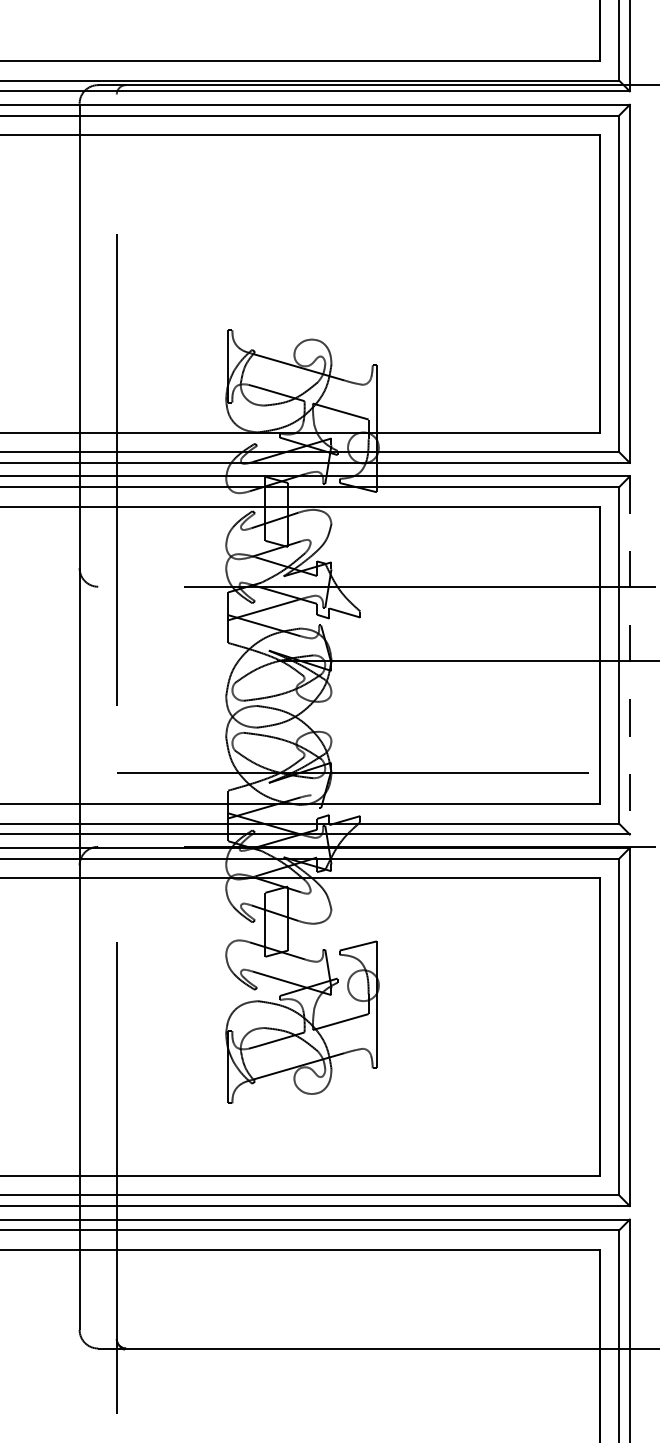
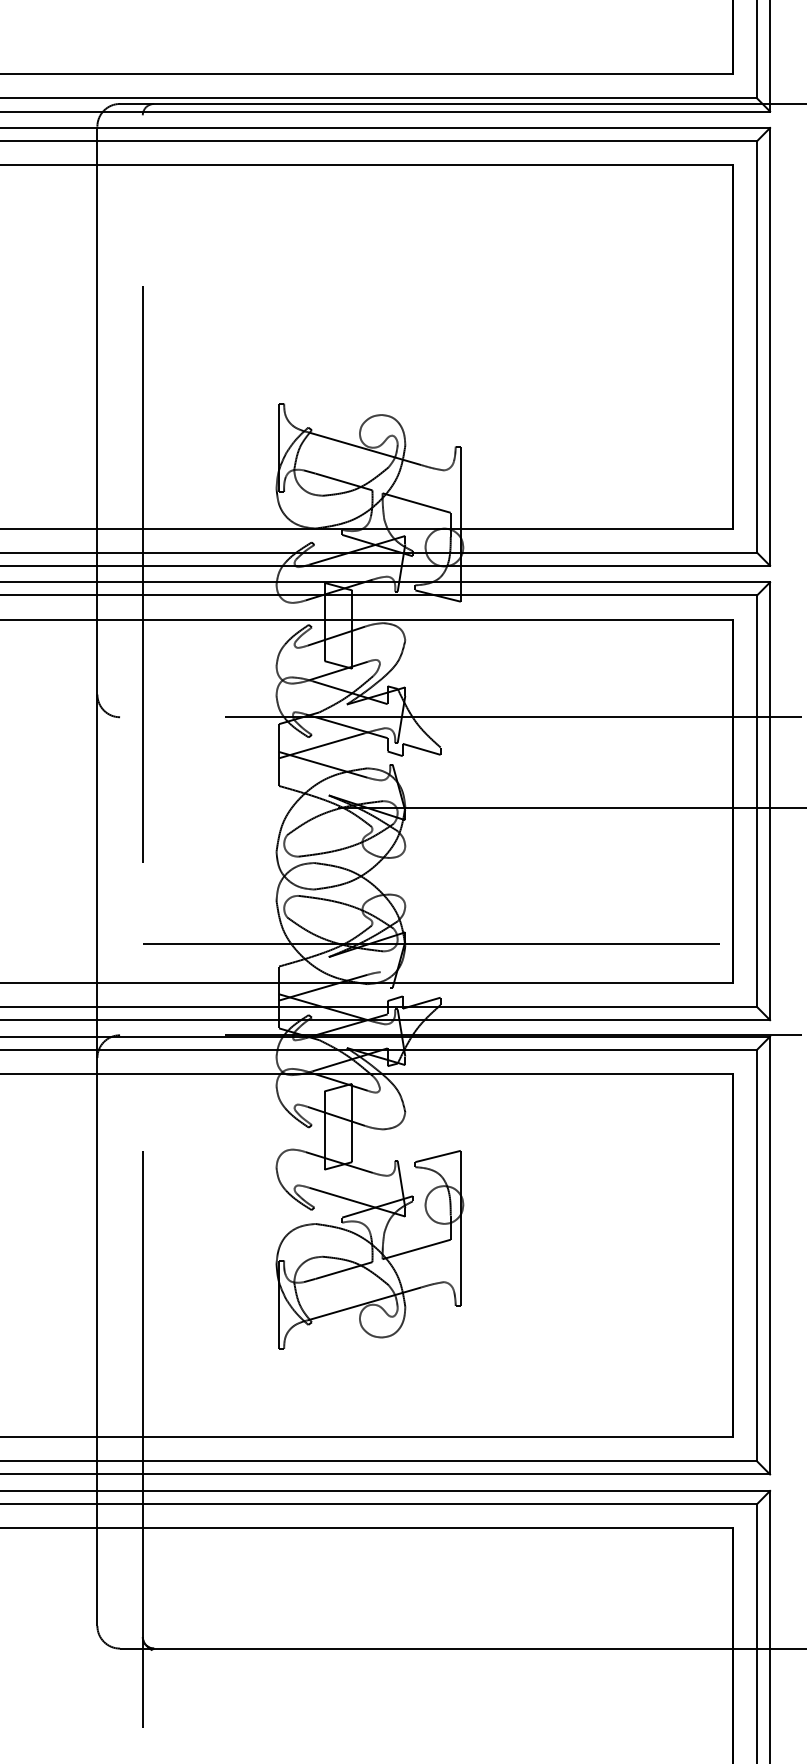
line: (630, 655) -> (770, 801), dashed -> solid

